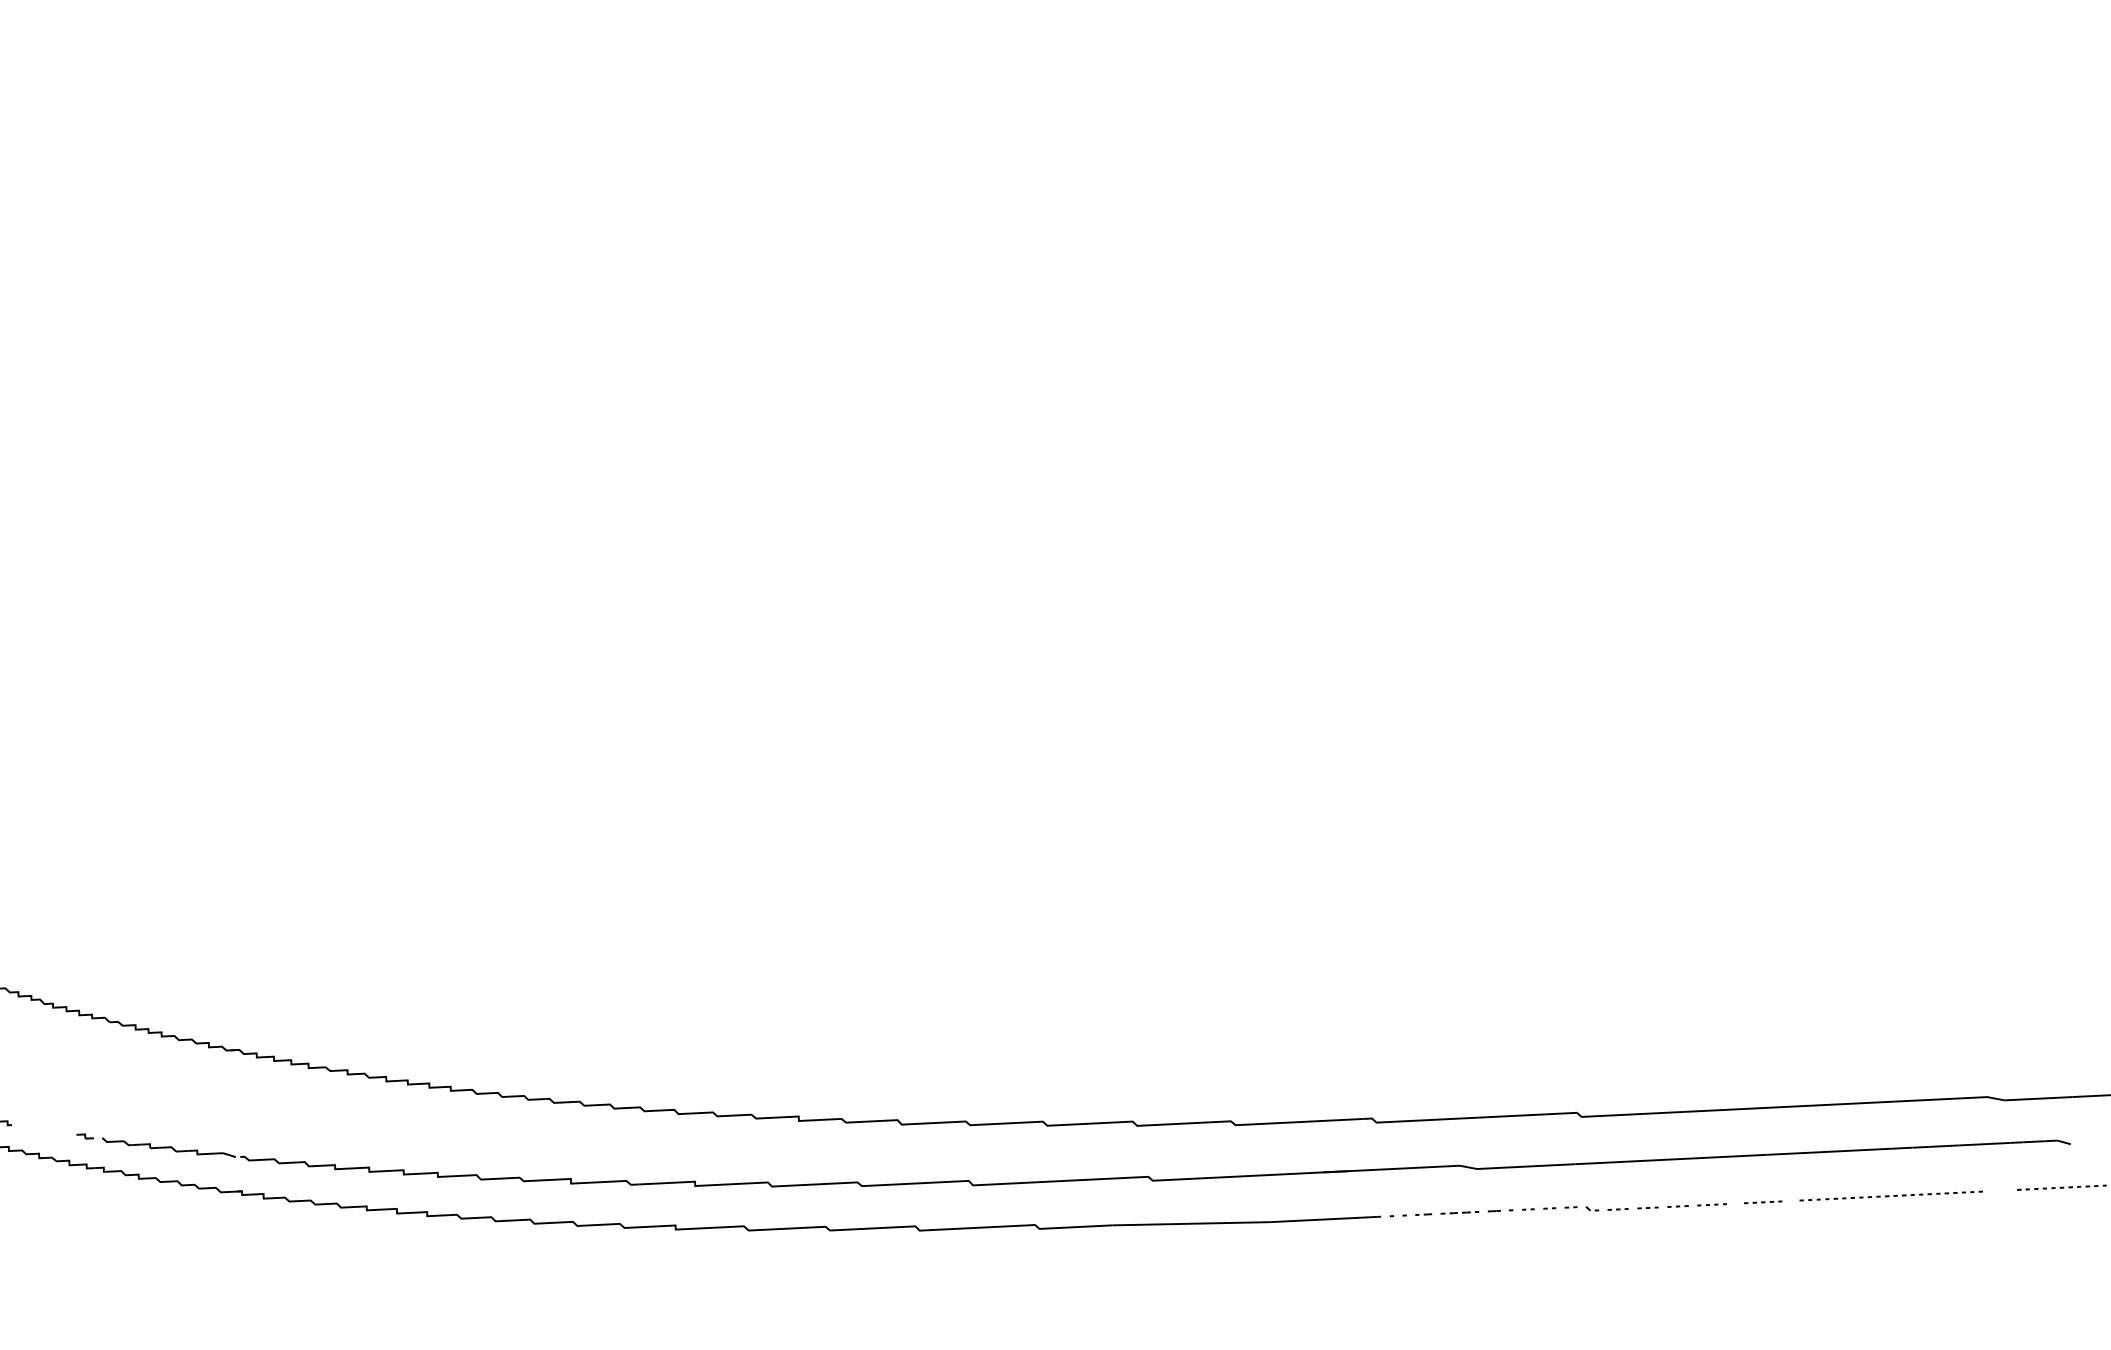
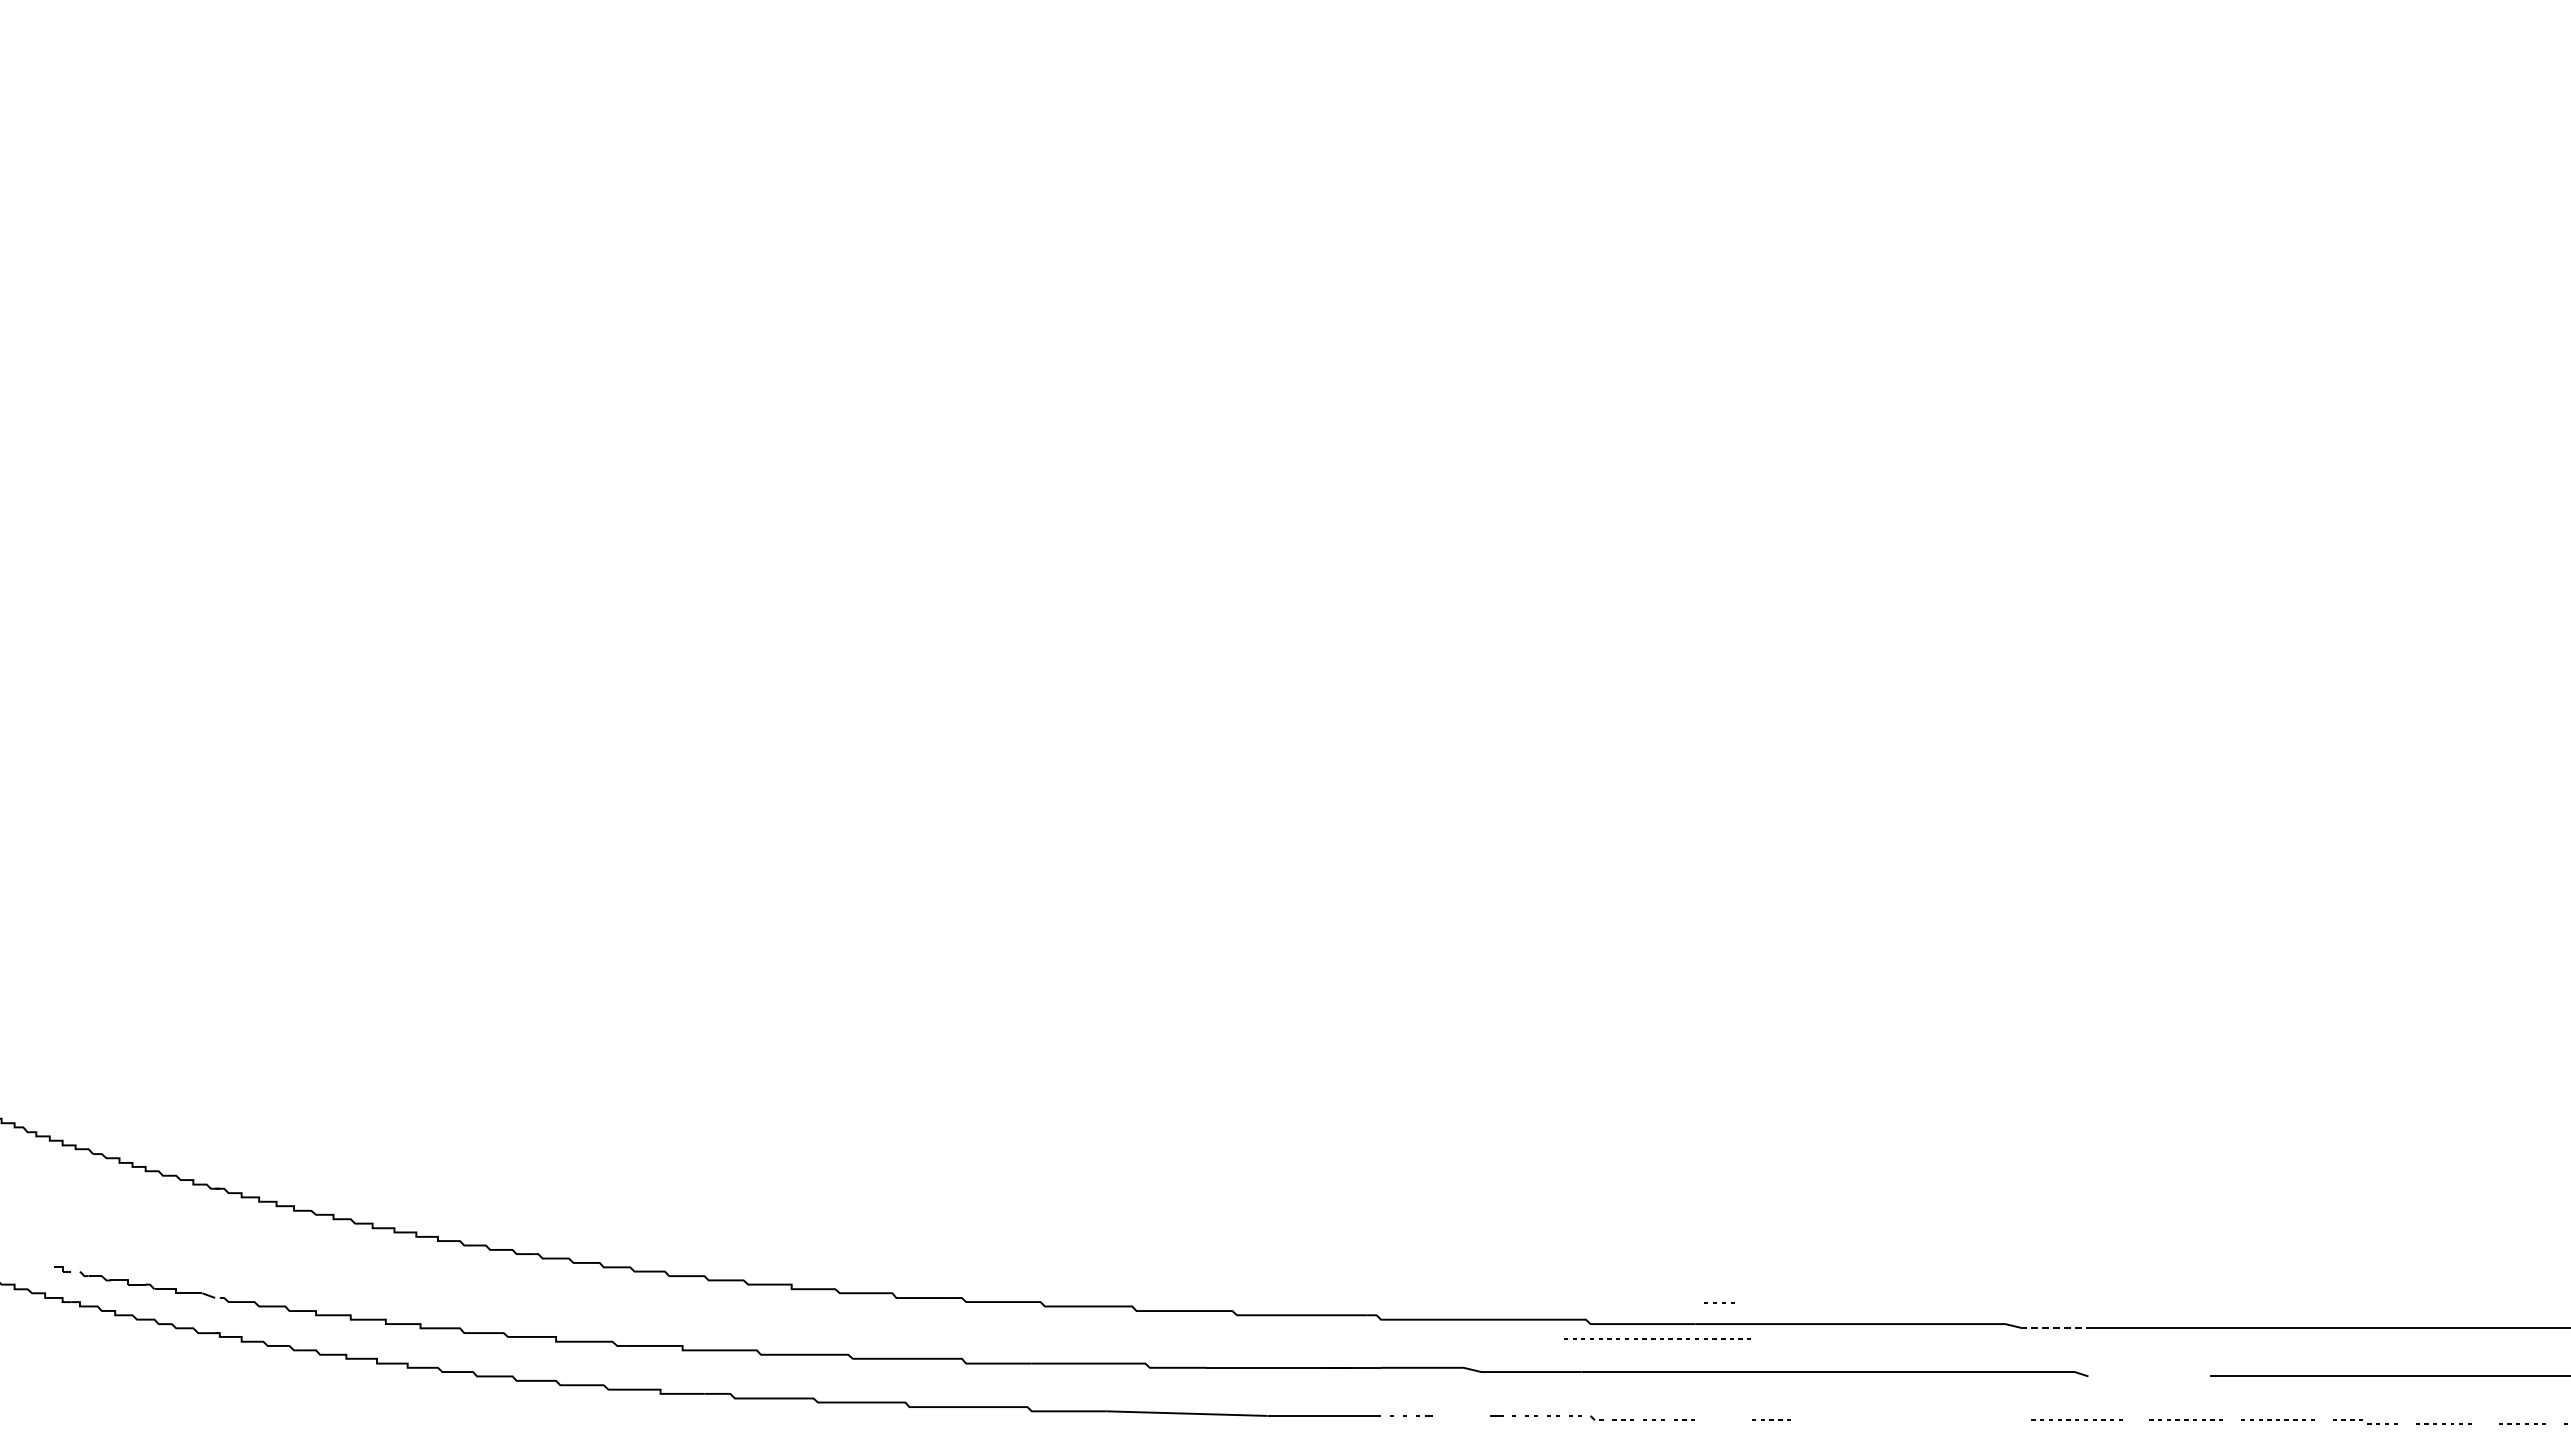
line: (2038, 1098) -> (2057, 1328), solid -> dashed
part: (1891, 1195) -> (1657, 1338), moved
part: (1712, 1204) -> (1719, 1302), moved
line: (1456, 1212) -> (1458, 1415), removed

